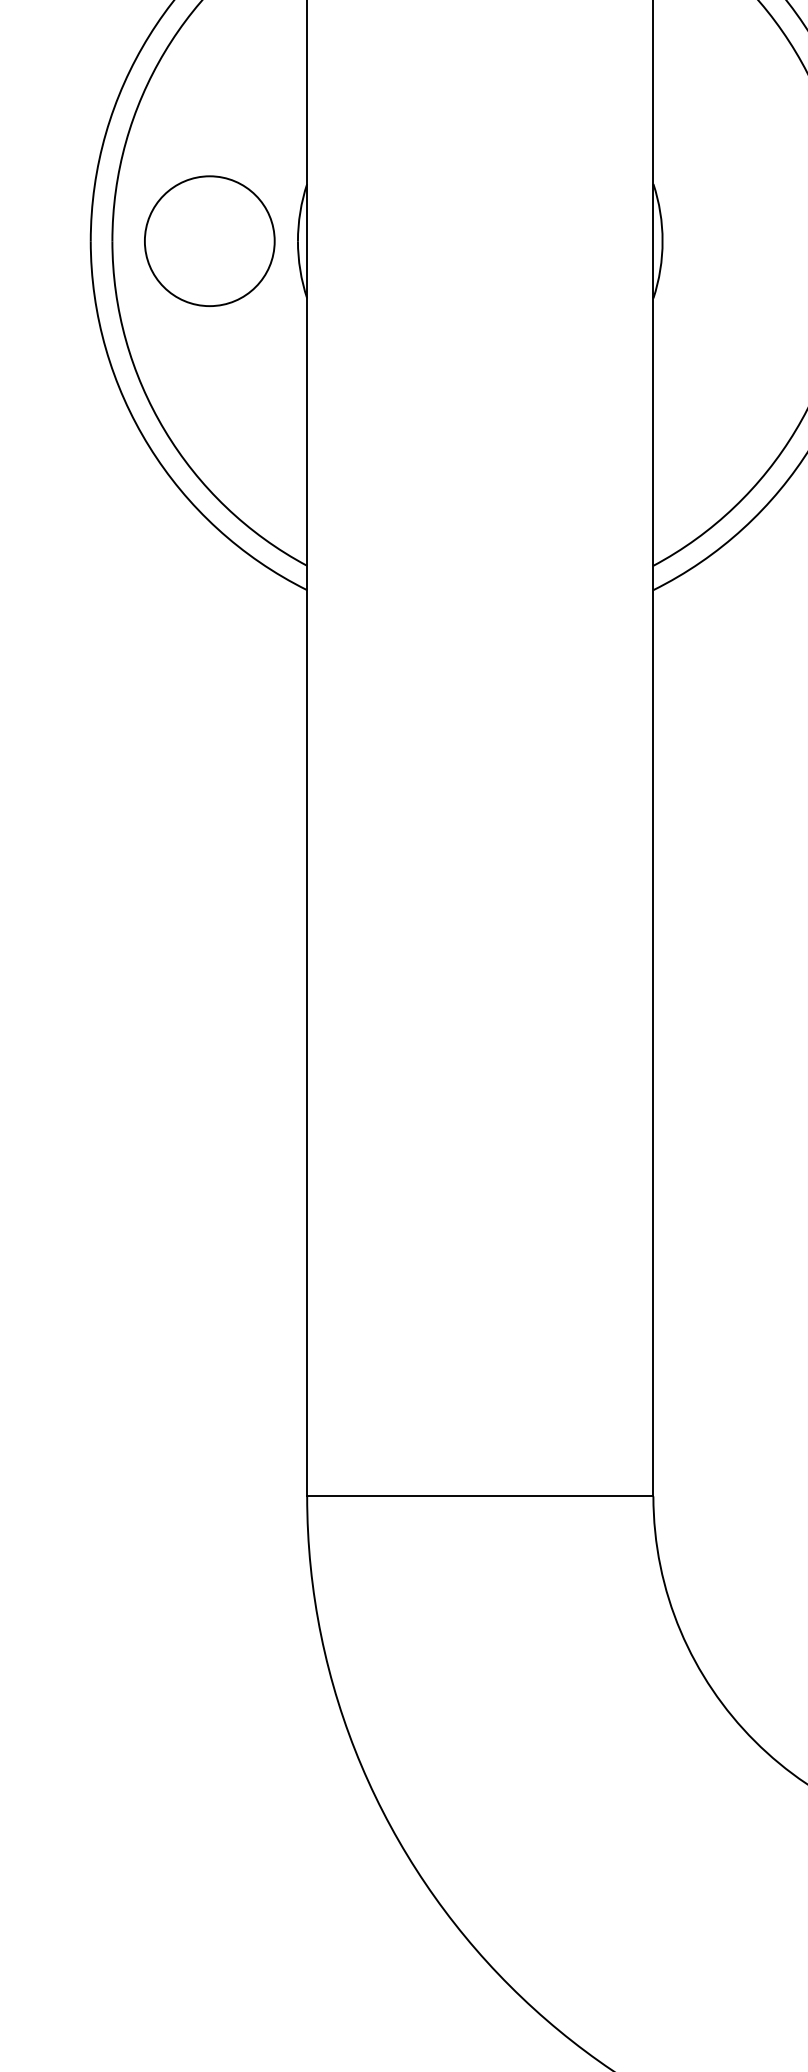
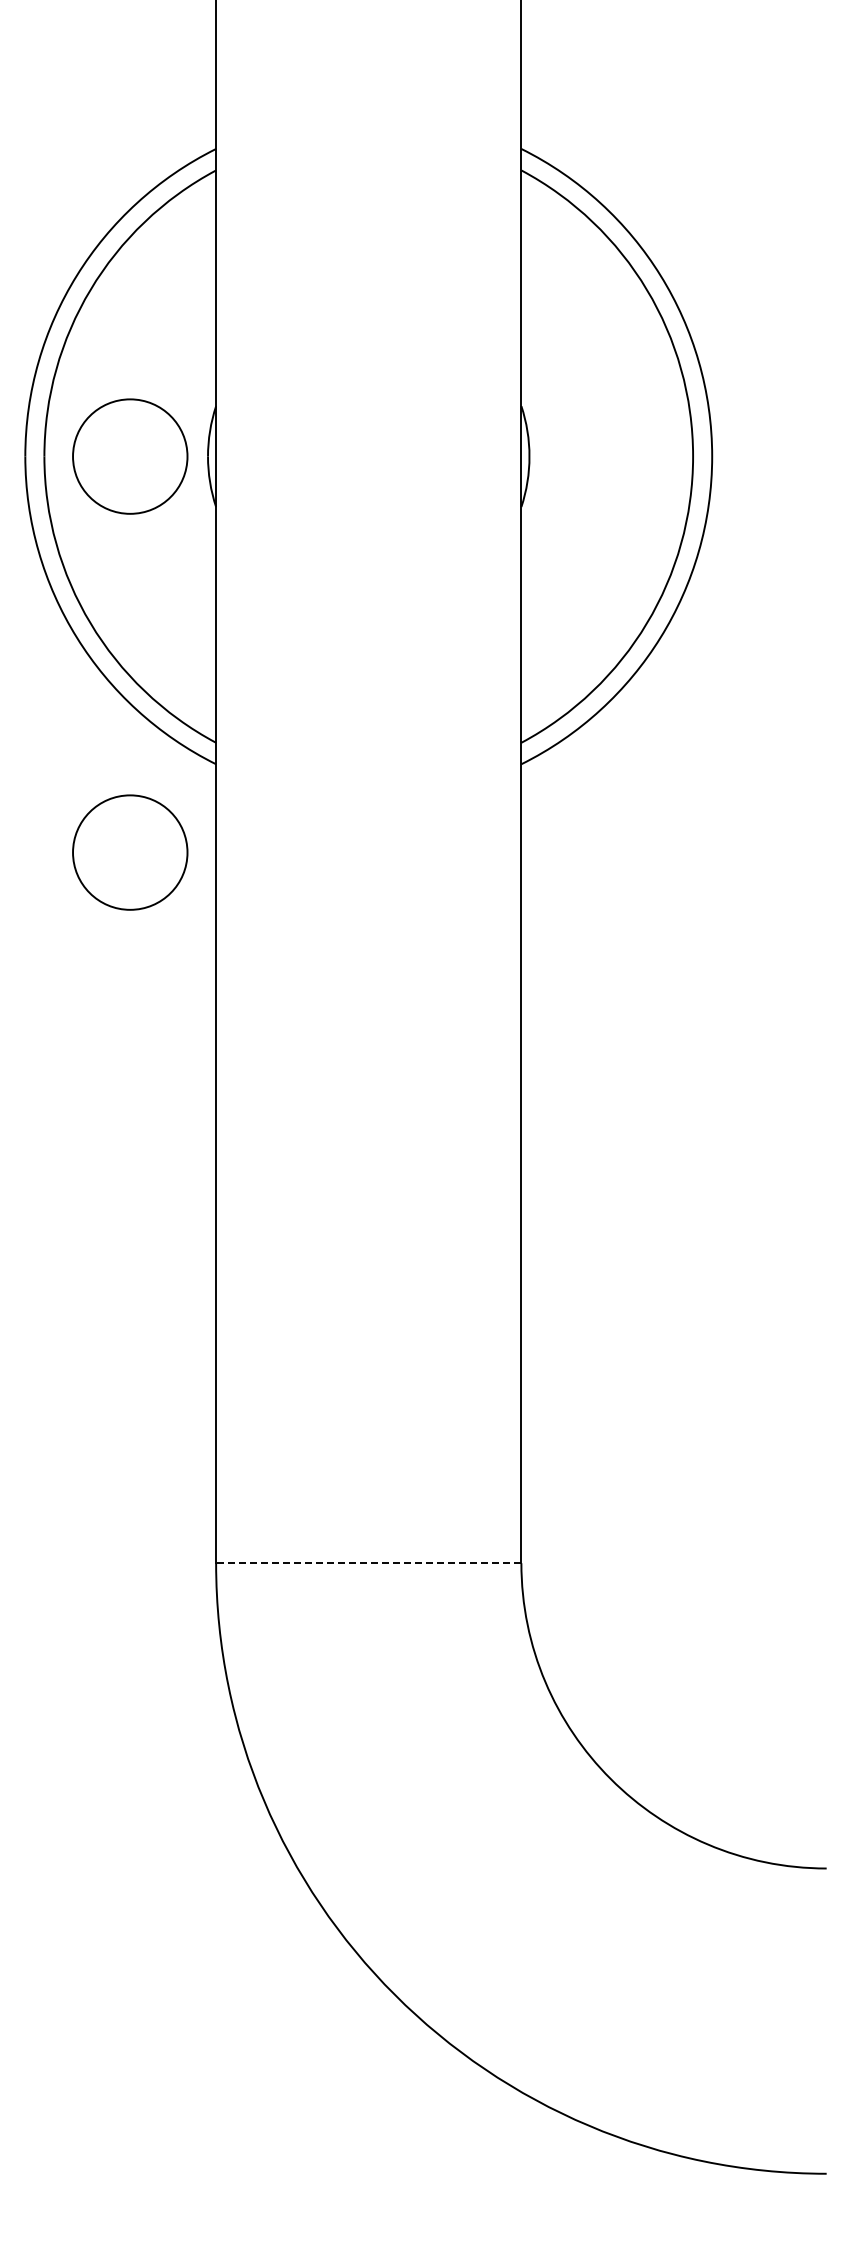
circle: (210, 690) -> (130, 852), added
line: (479, 1496) -> (368, 1563), solid -> dashed

